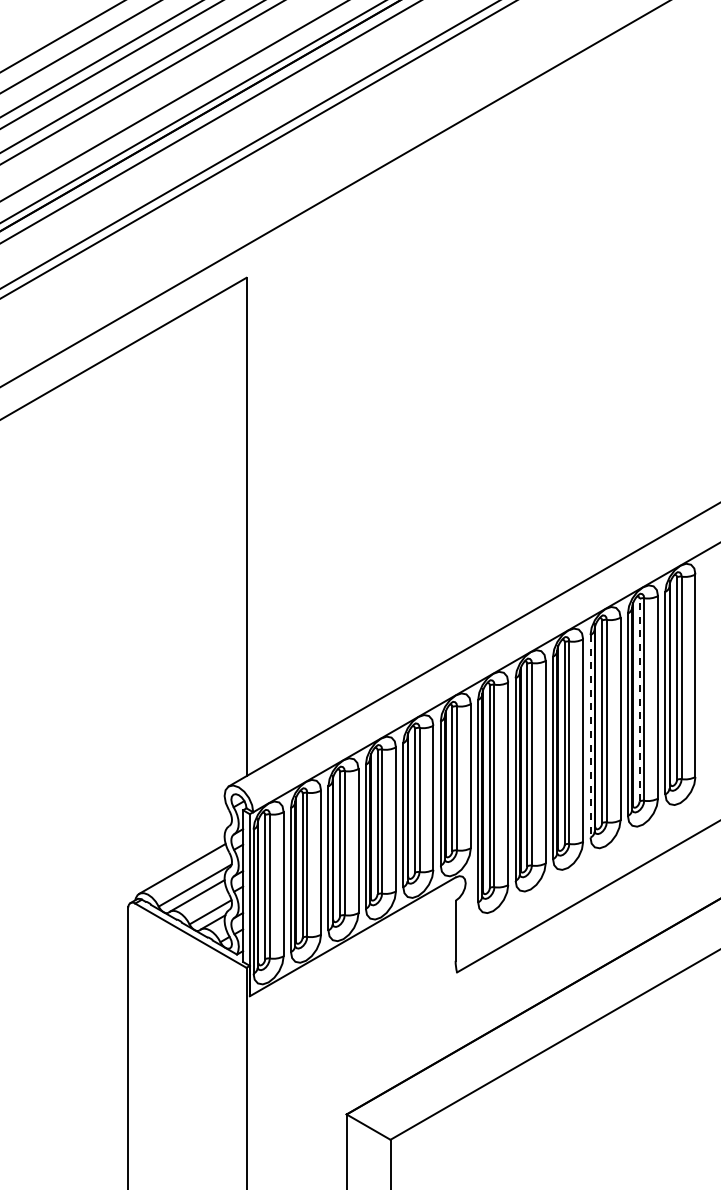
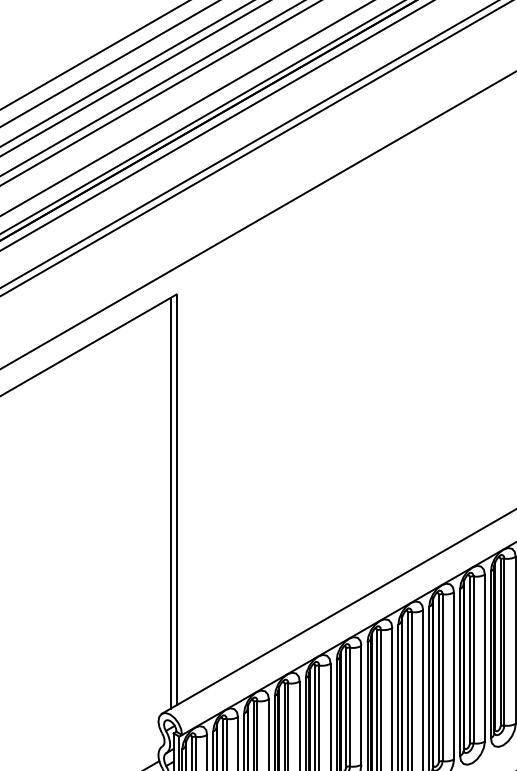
line: (239, 530) -> (170, 502), added
line: (639, 699) -> (500, 642), dashed -> solid
line: (590, 736) -> (460, 672), dashed -> solid

